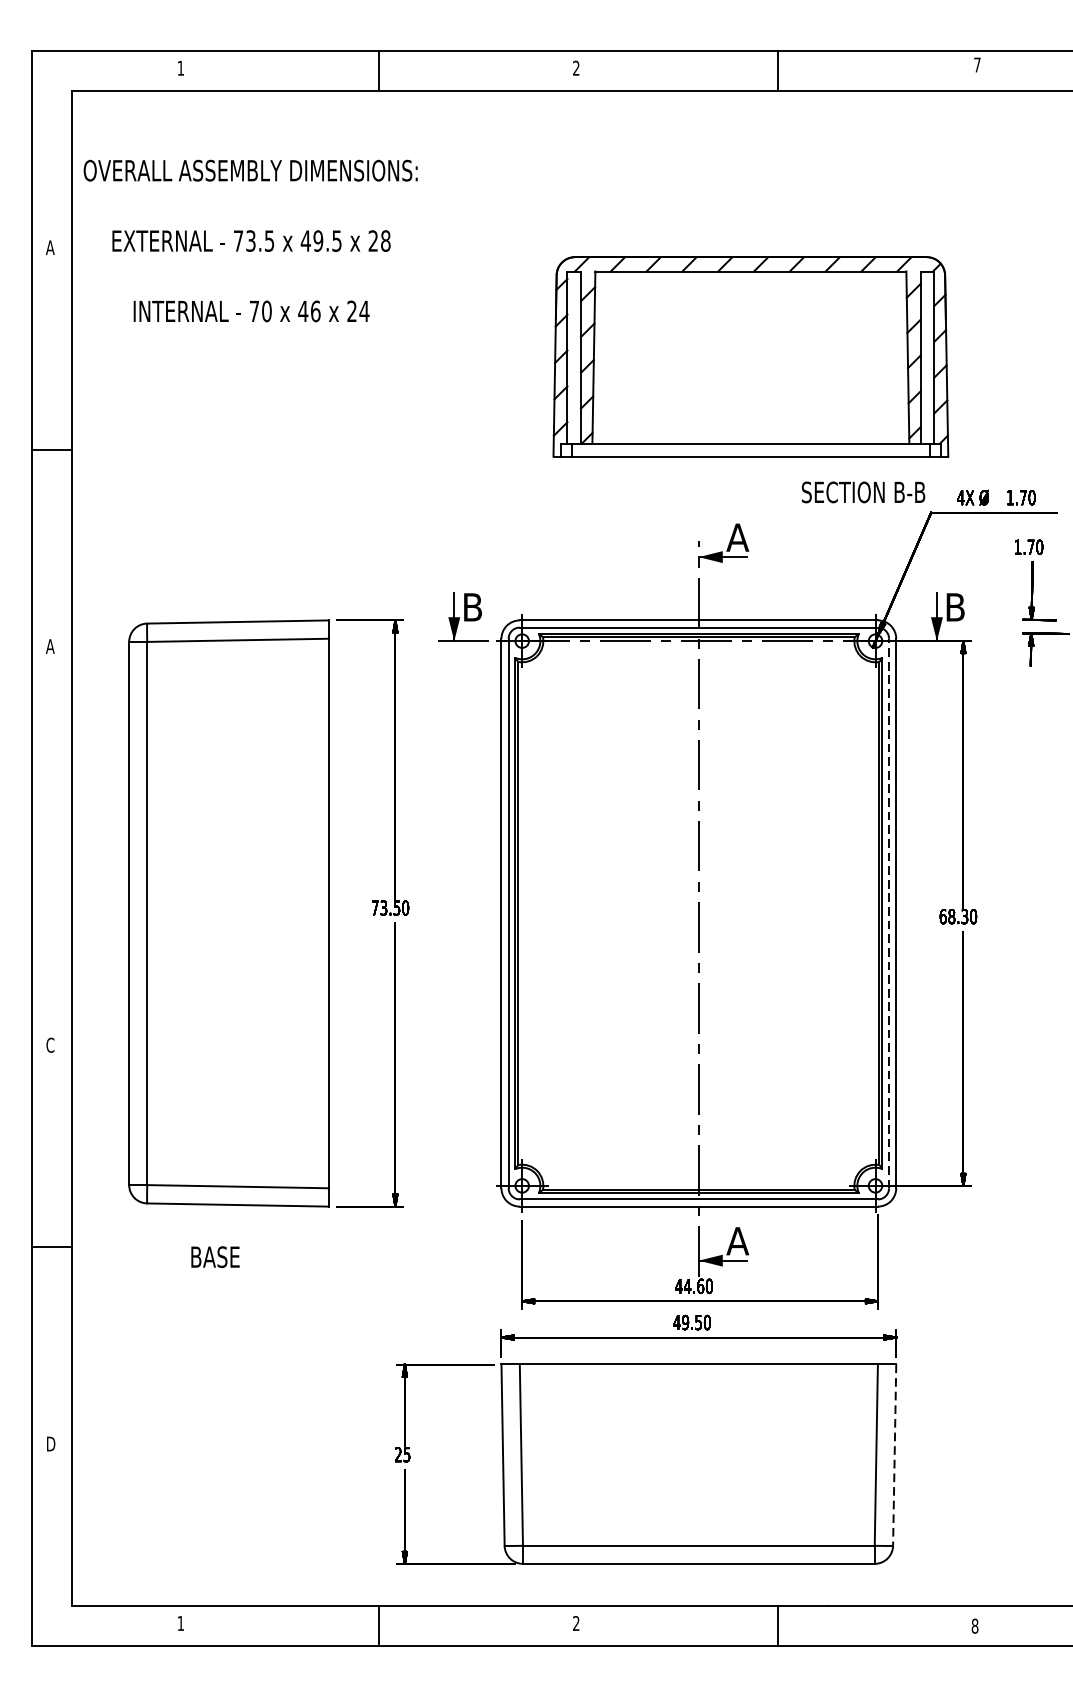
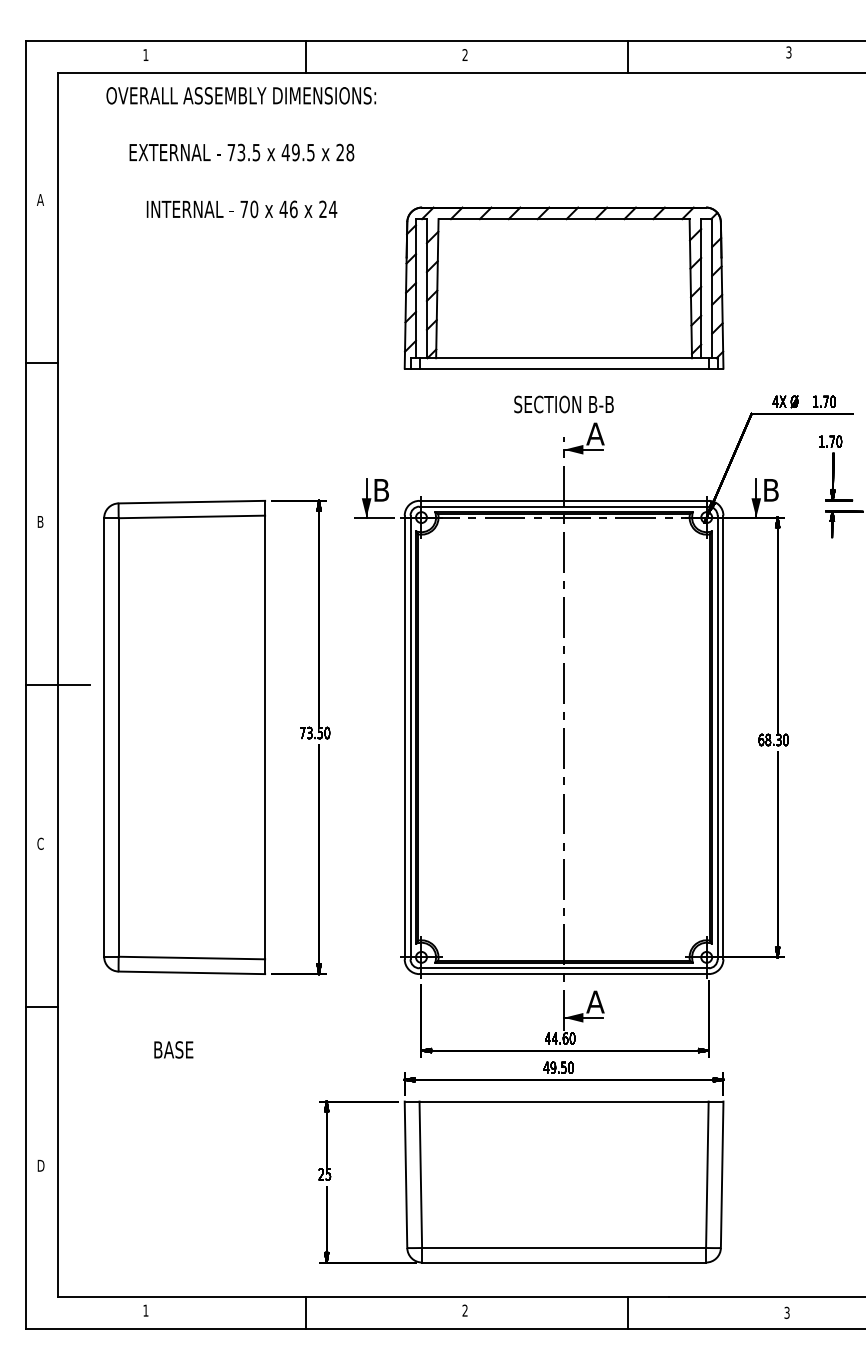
text: (976, 65) -> (788, 52), 7 -> 3
text: (251, 240) -> (241, 152), moved
part: (750, 356) -> (563, 287), moved
text: (862, 492) -> (563, 404), moved
text: (50, 645) -> (40, 521), A -> B
line: (71, 849) -> (57, 685), added
line: (888, 913) -> (717, 737), dashed -> solid
text: (215, 1256) -> (173, 1049), moved
line: (895, 1456) -> (722, 1175), dashed -> solid
text: (974, 1625) -> (786, 1312), 8 -> 3

